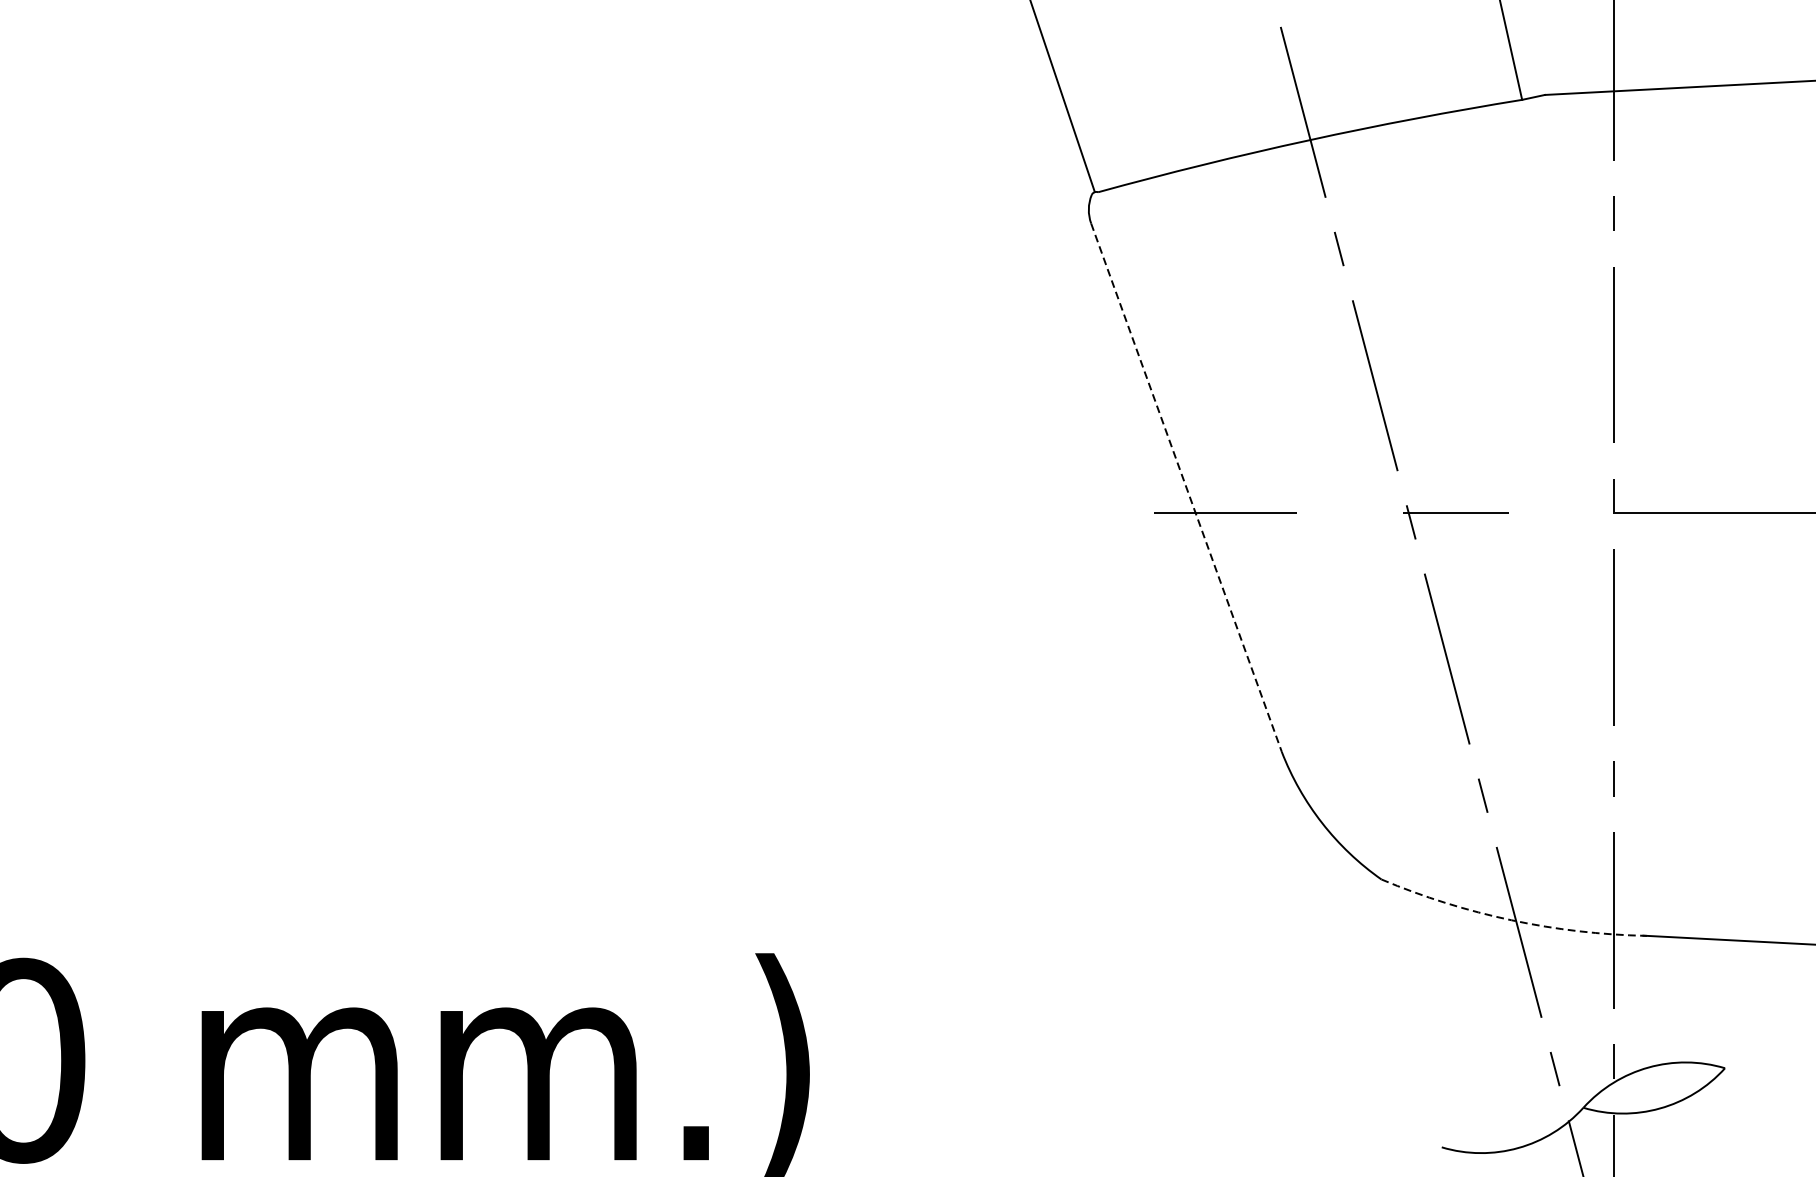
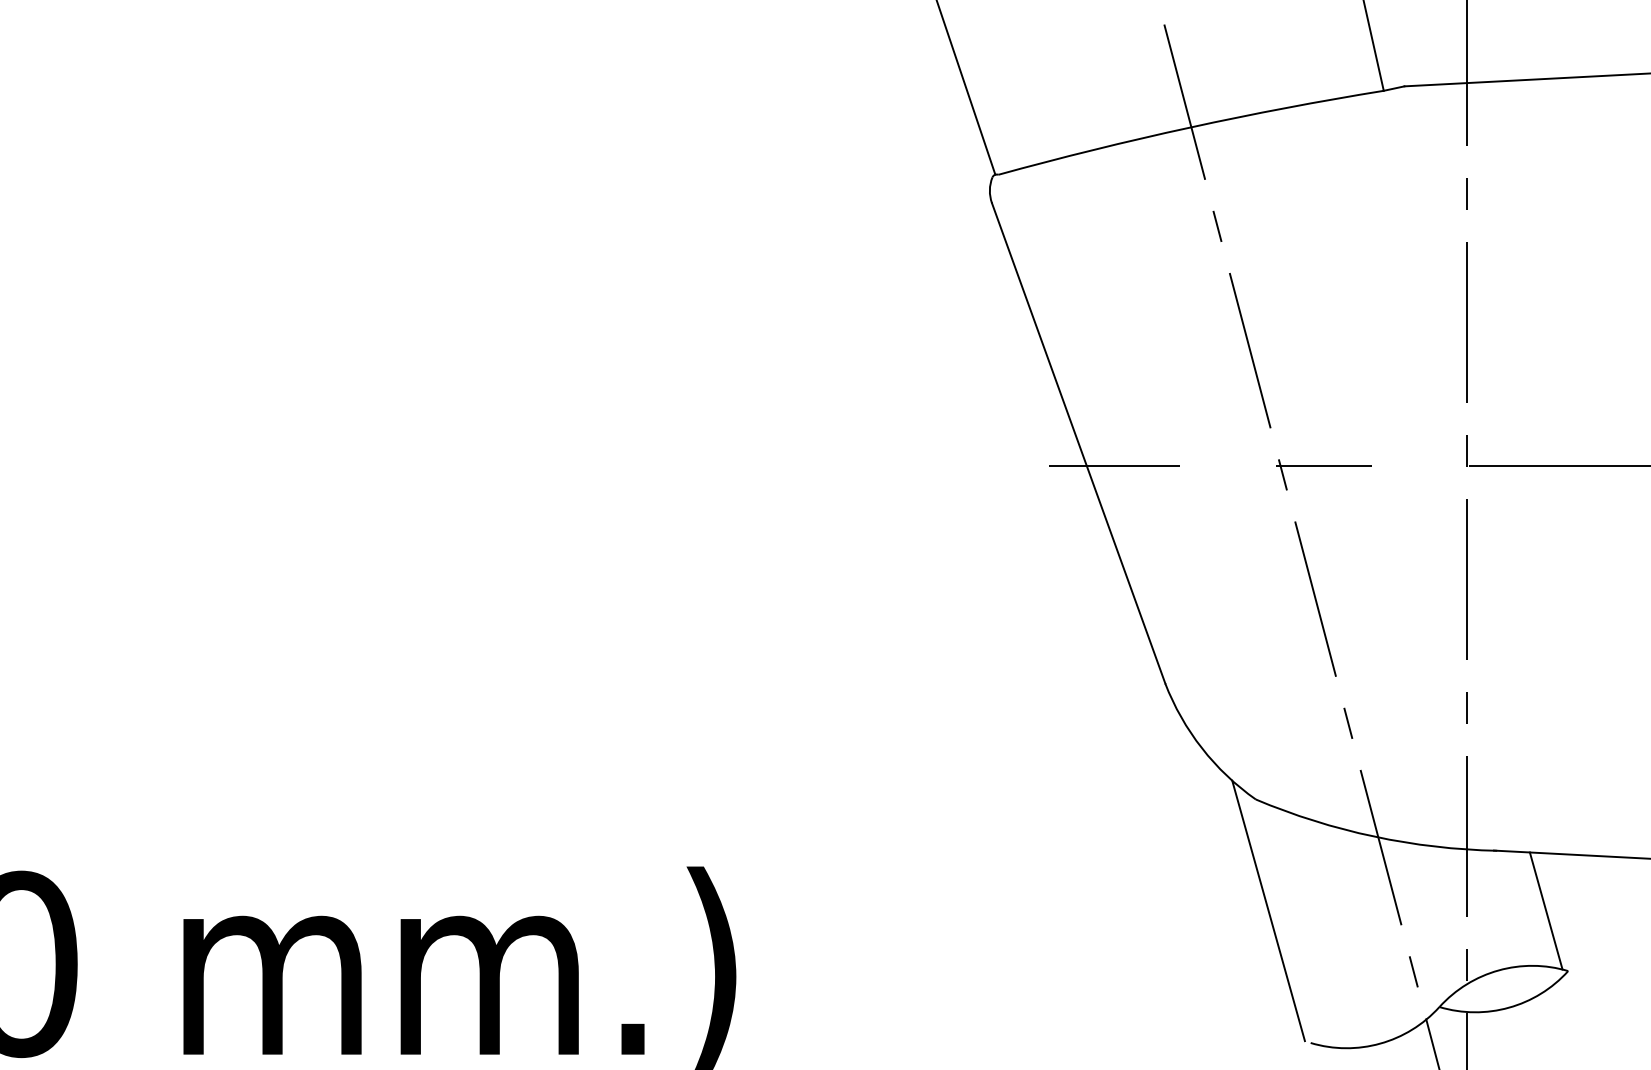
line: (1186, 487) -> (1078, 443), dashed -> solid
arc: (1511, 920) -> (1374, 836), dashed -> solid
line: (1395, 1001) -> (1268, 910), added
line: (1700, 1001) -> (1545, 910), added

